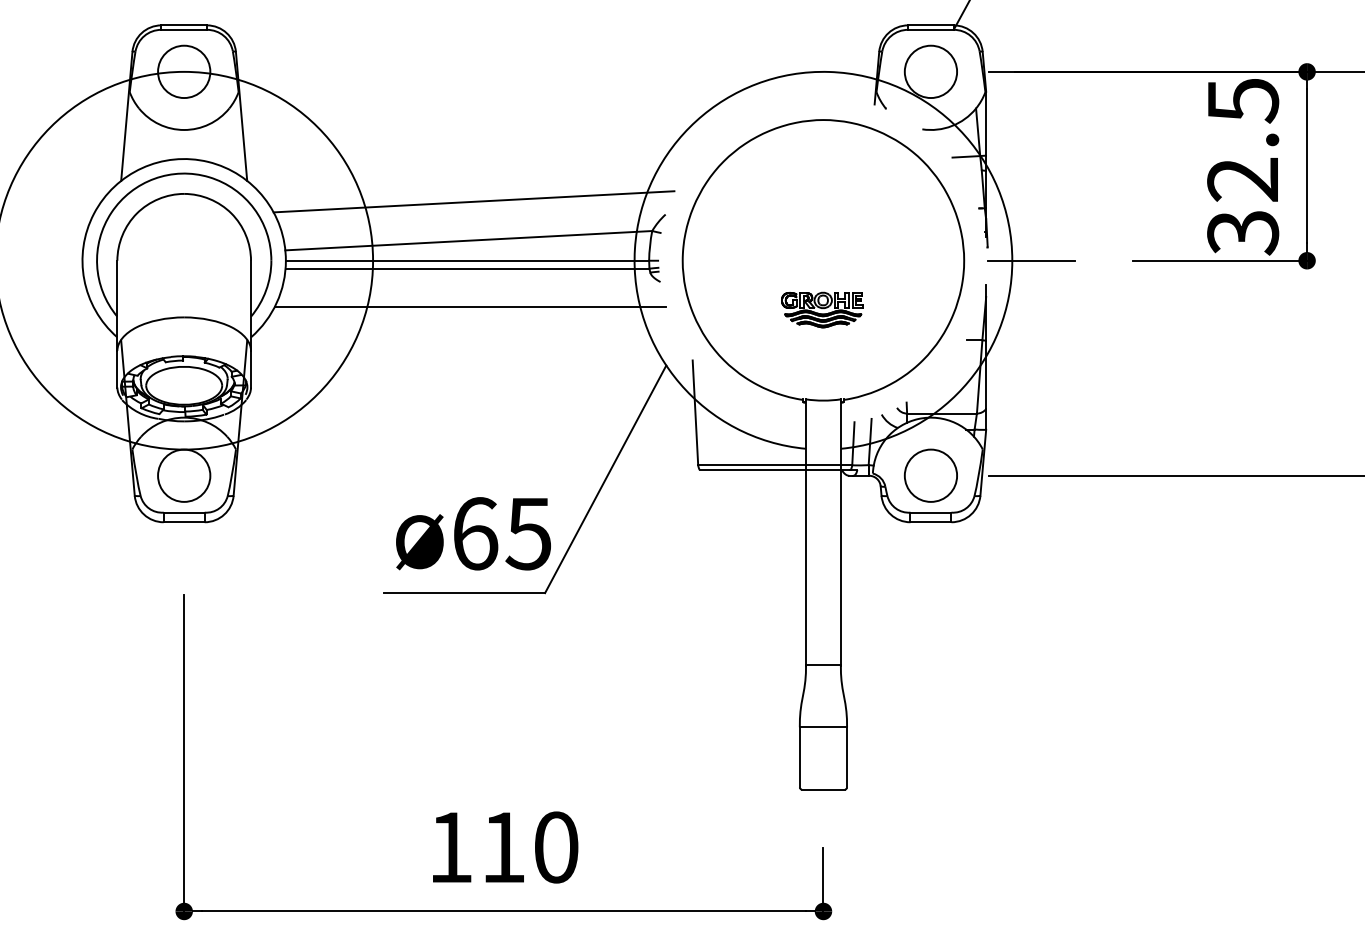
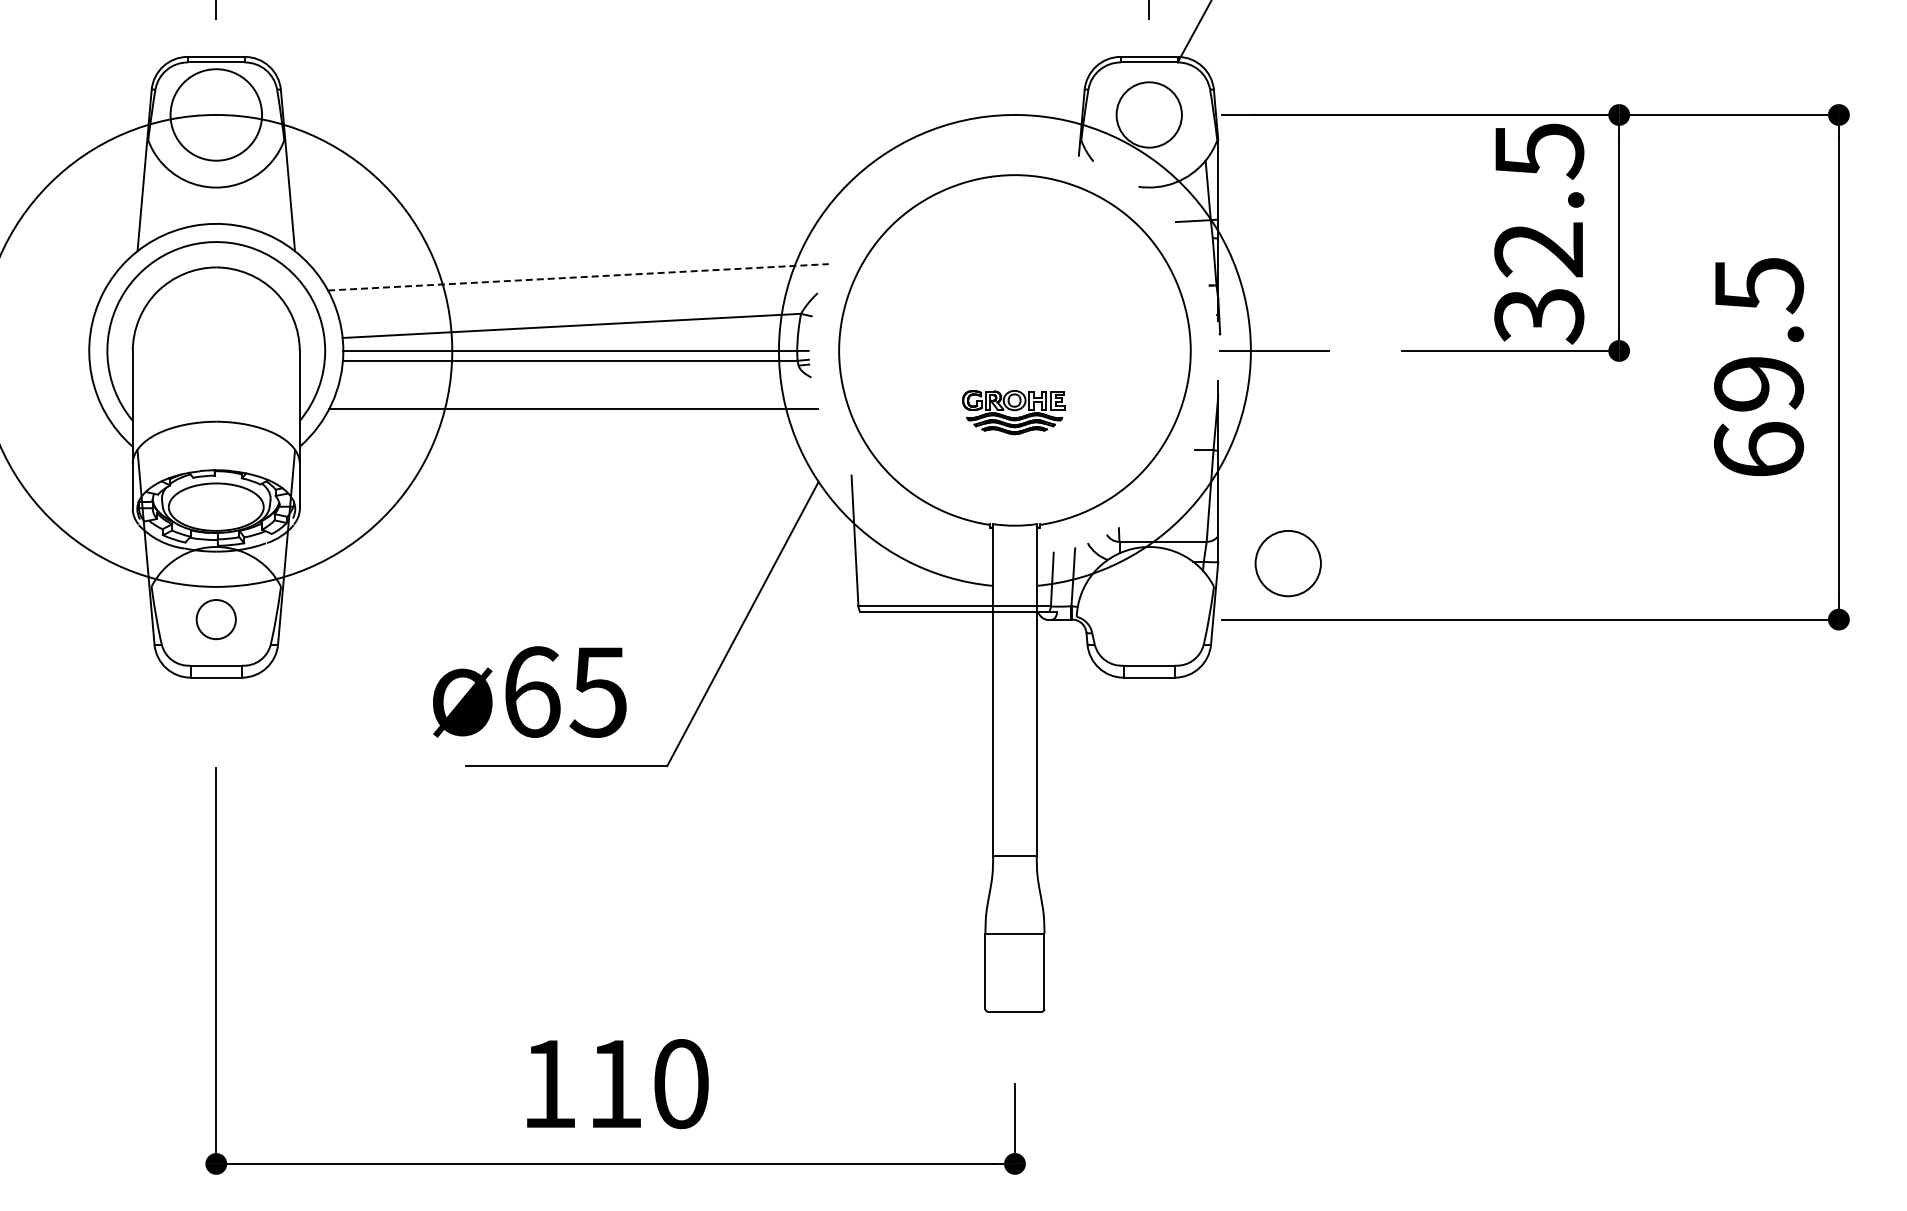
circle: (183, 71) -> (215, 114), size x1.4
line: (474, 201) -> (578, 277), solid -> dashed
circle: (183, 475) -> (215, 619), size x0.6
circle: (930, 475) -> (1287, 563), moved
text: (473, 533) -> (529, 691), moved

